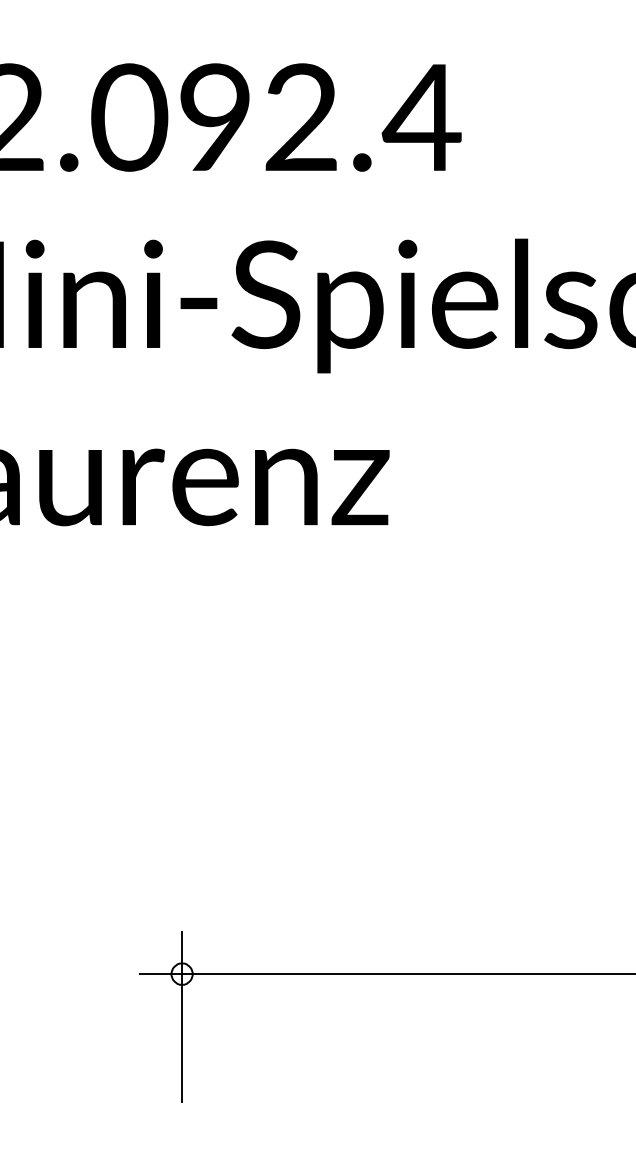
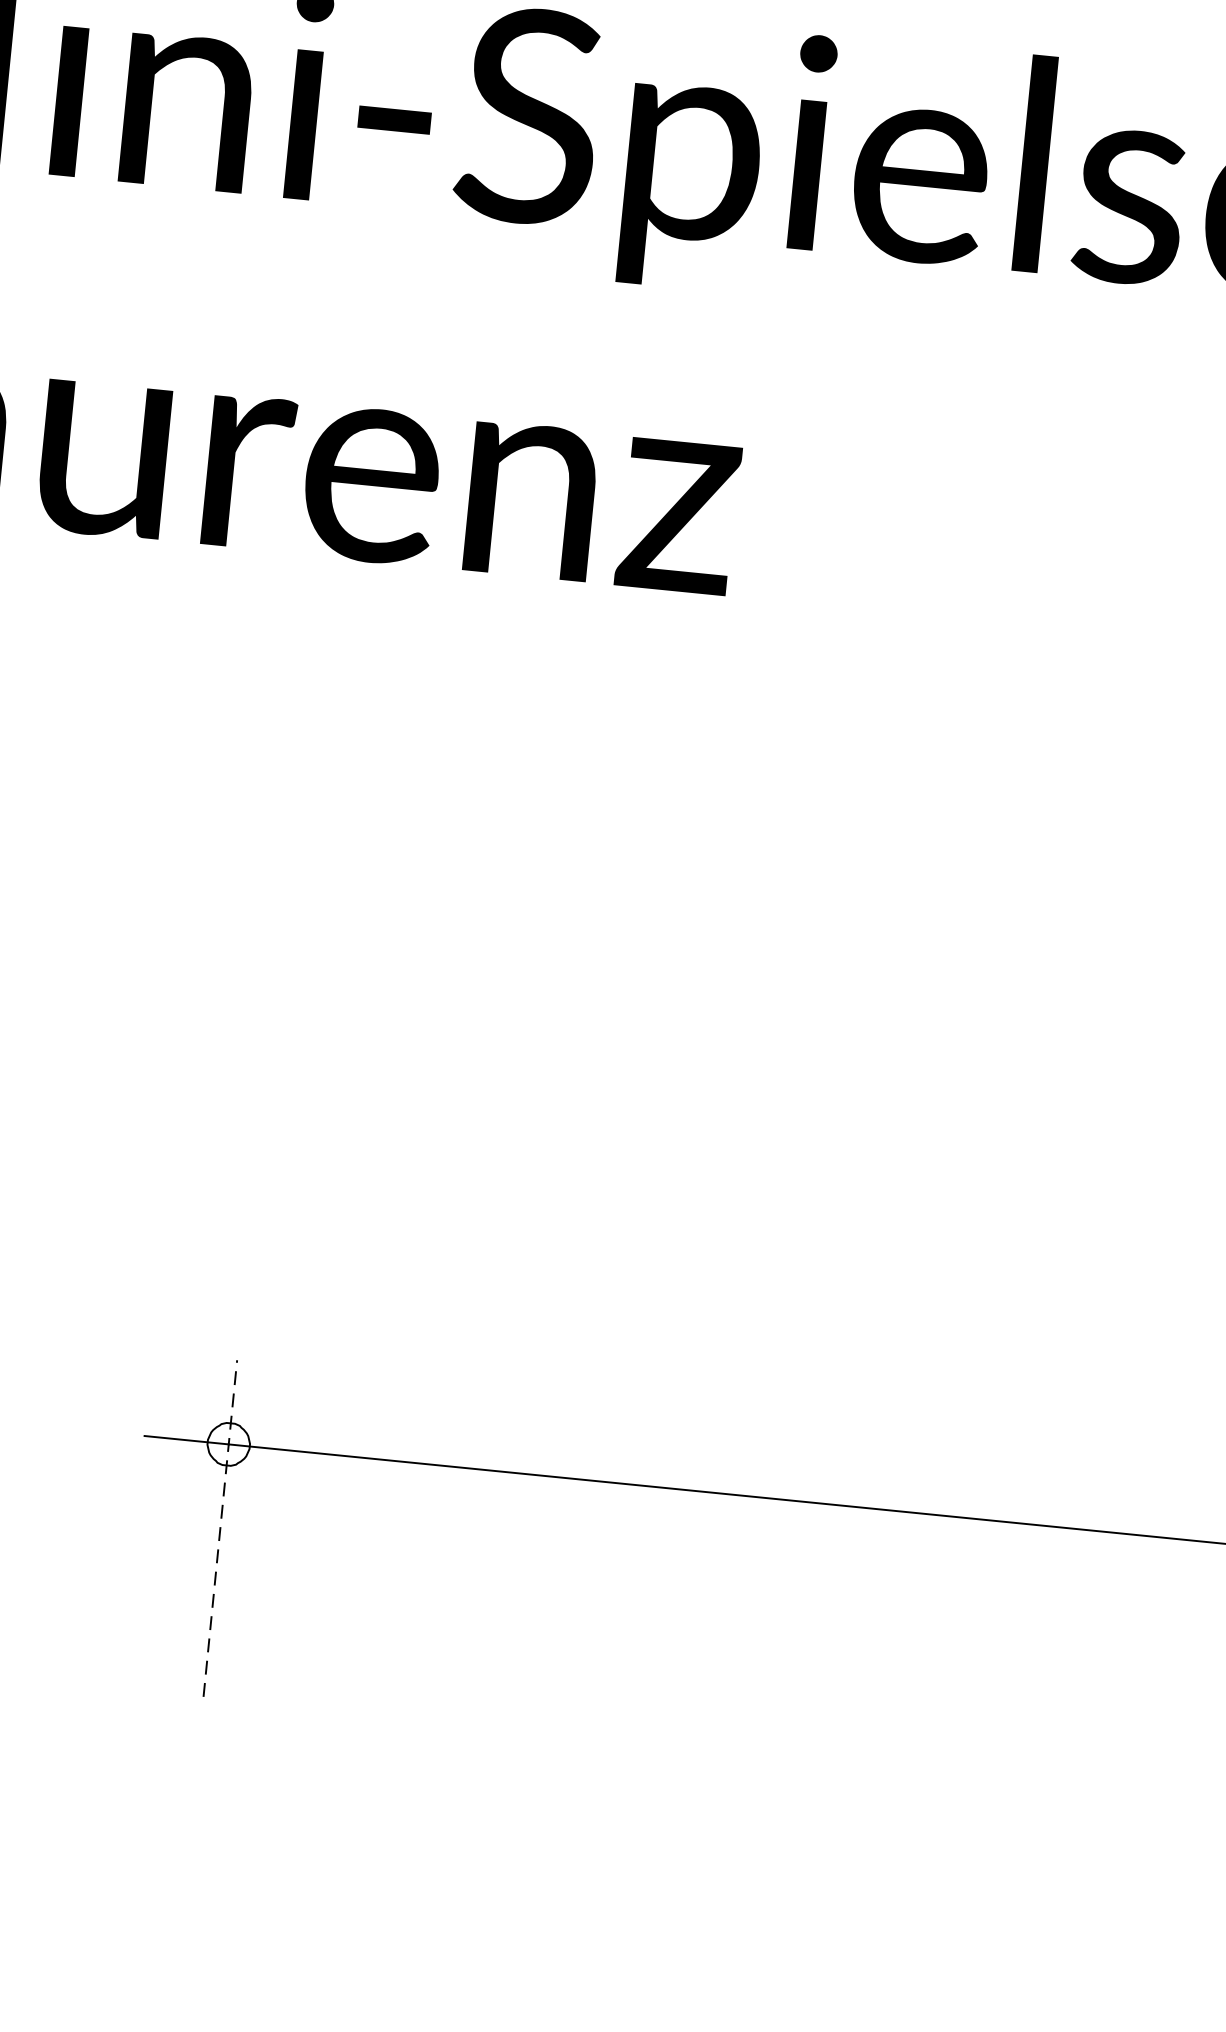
line: (182, 1016) -> (221, 1528), solid -> dashed

